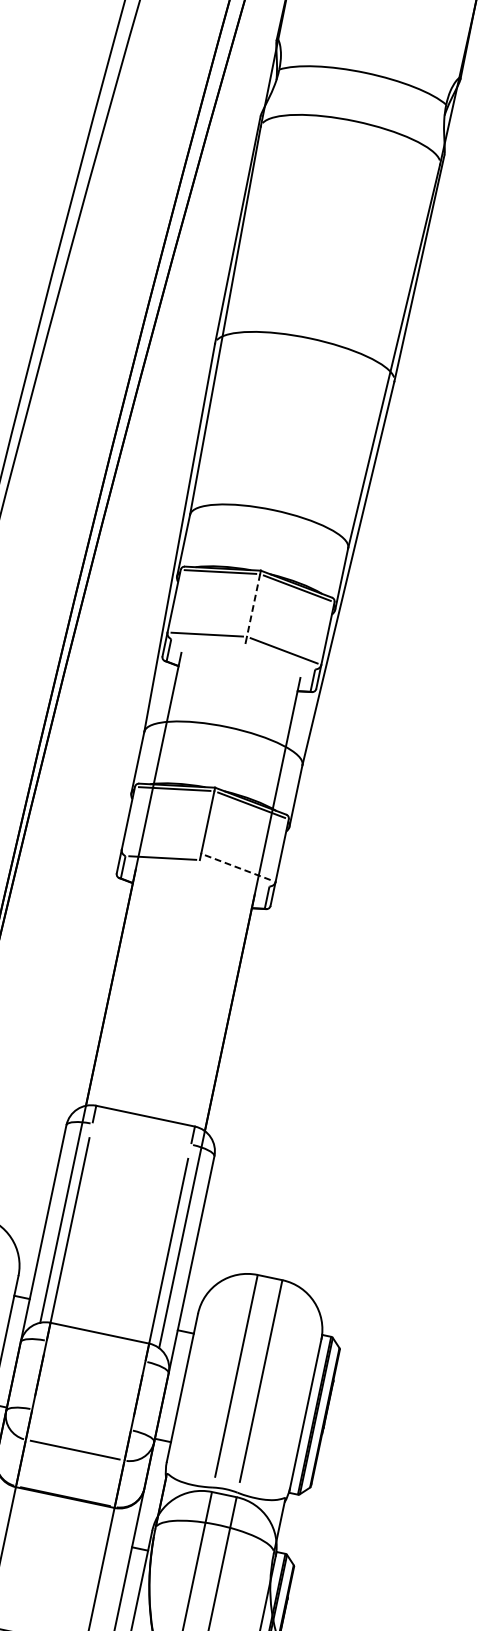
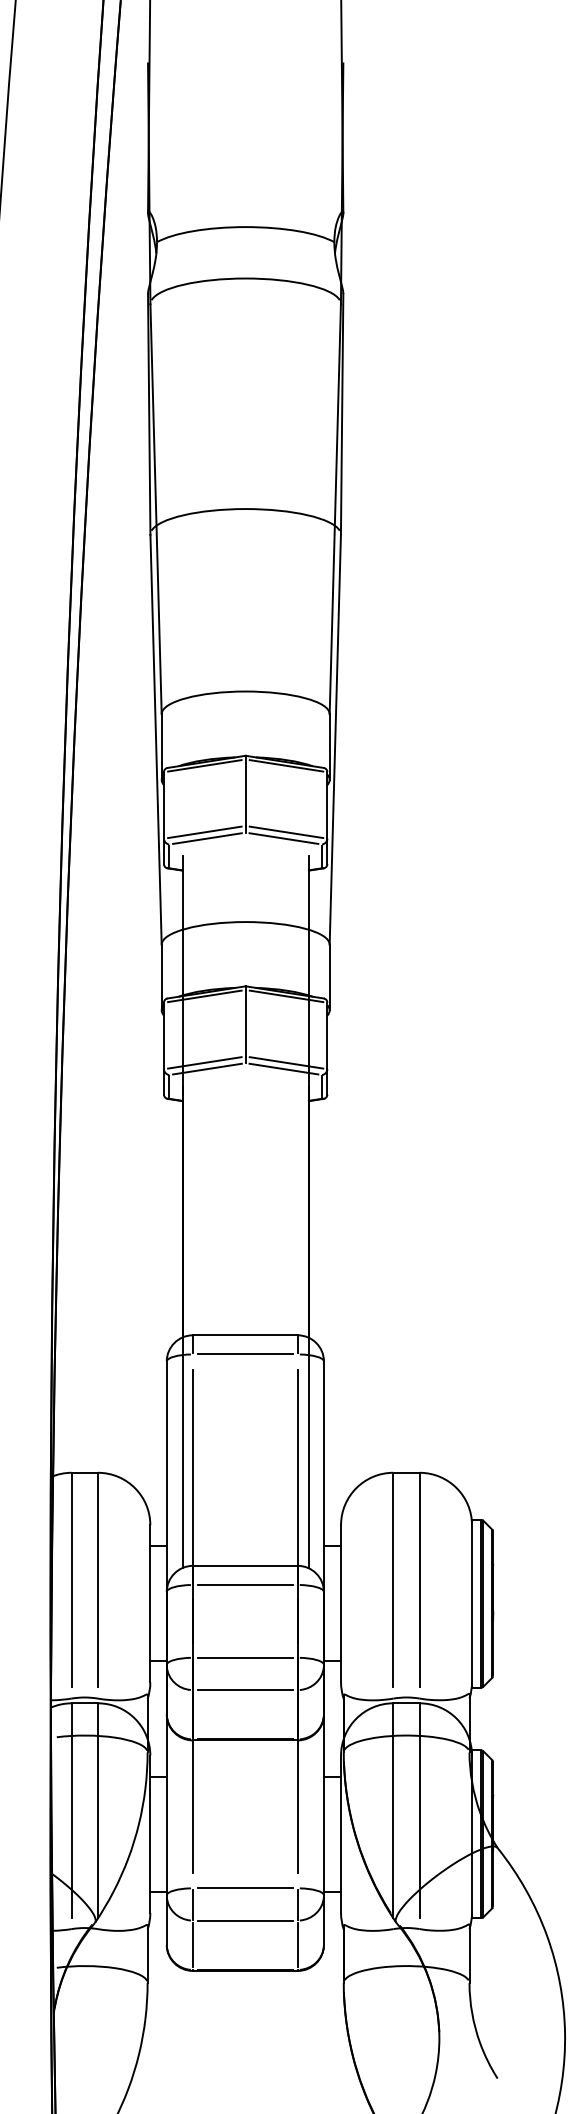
line: (253, 606) -> (245, 793), dashed -> solid
line: (208, 640) -> (207, 838), added
line: (280, 656) -> (283, 838), added
line: (161, 851) -> (204, 1062), added
line: (239, 867) -> (287, 1062), dashed -> solid
line: (234, 872) -> (283, 1068), added
line: (141, 1134) -> (245, 1354), added
line: (96, 1351) -> (245, 1585), added
line: (81, 1419) -> (245, 1657), added

